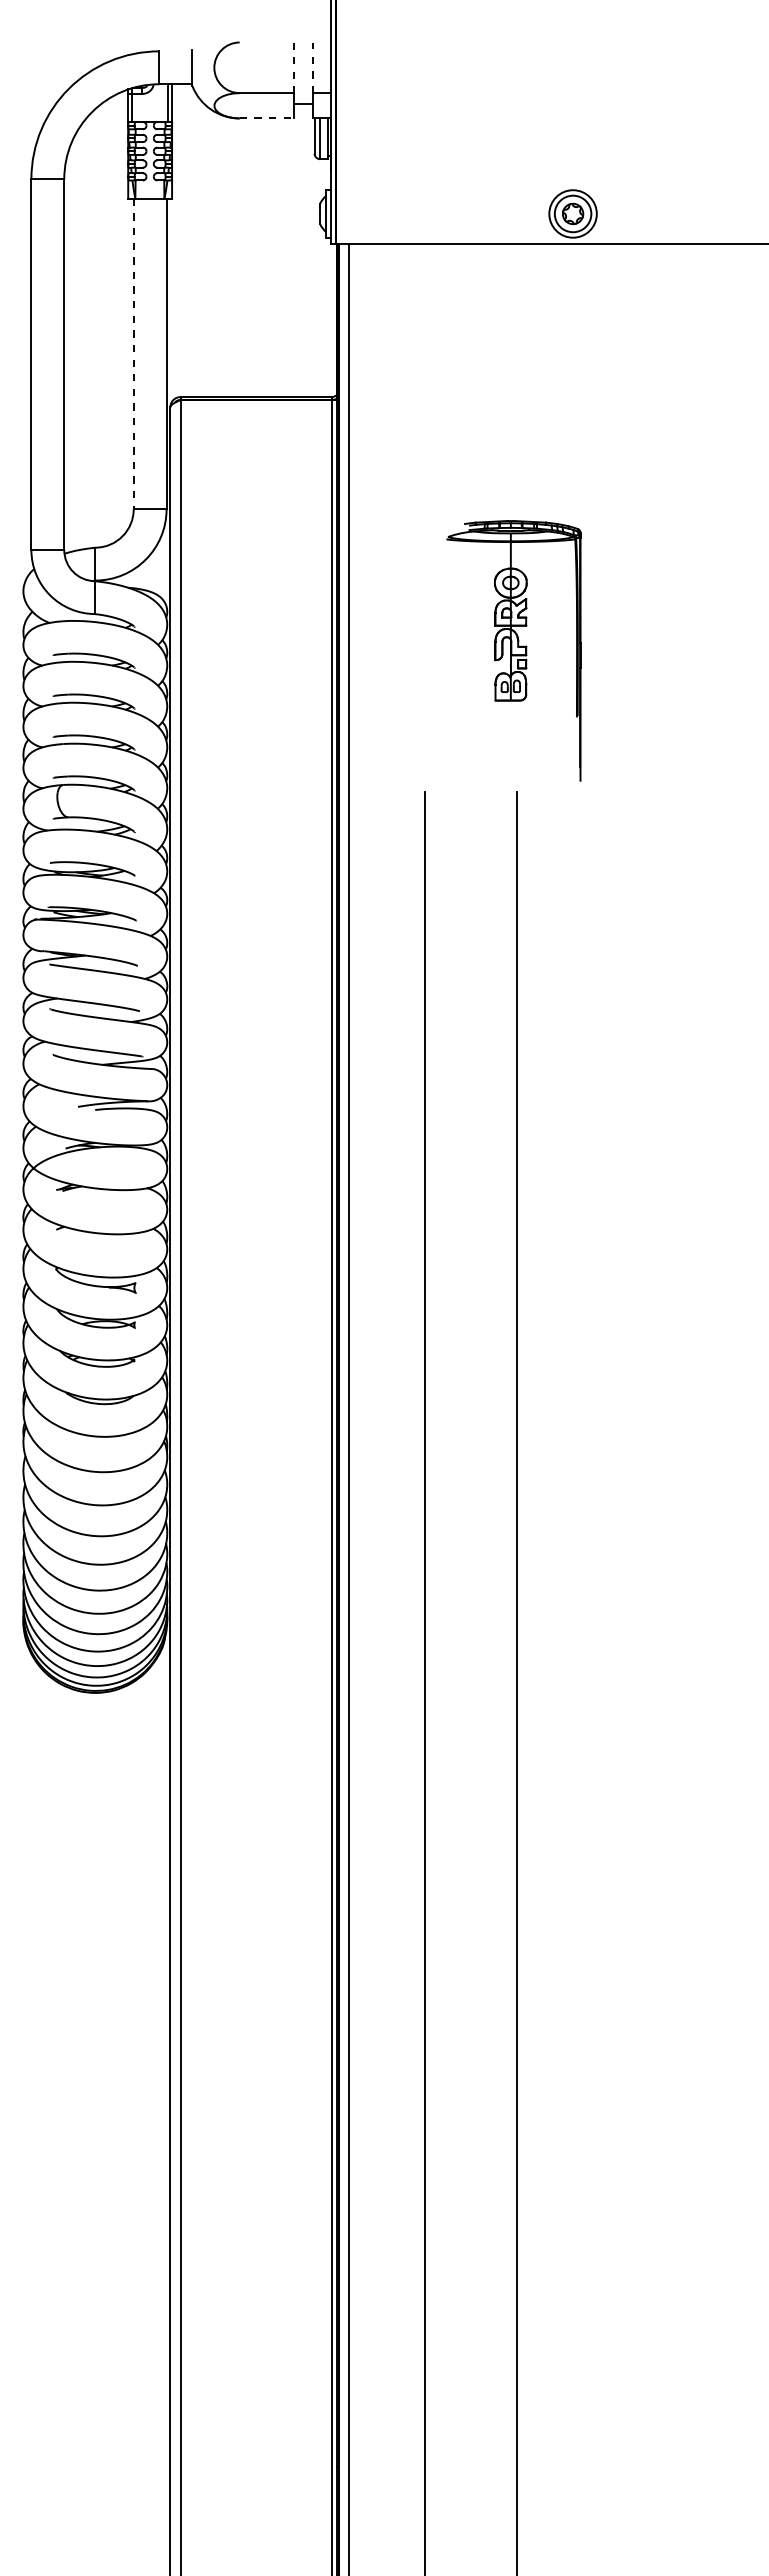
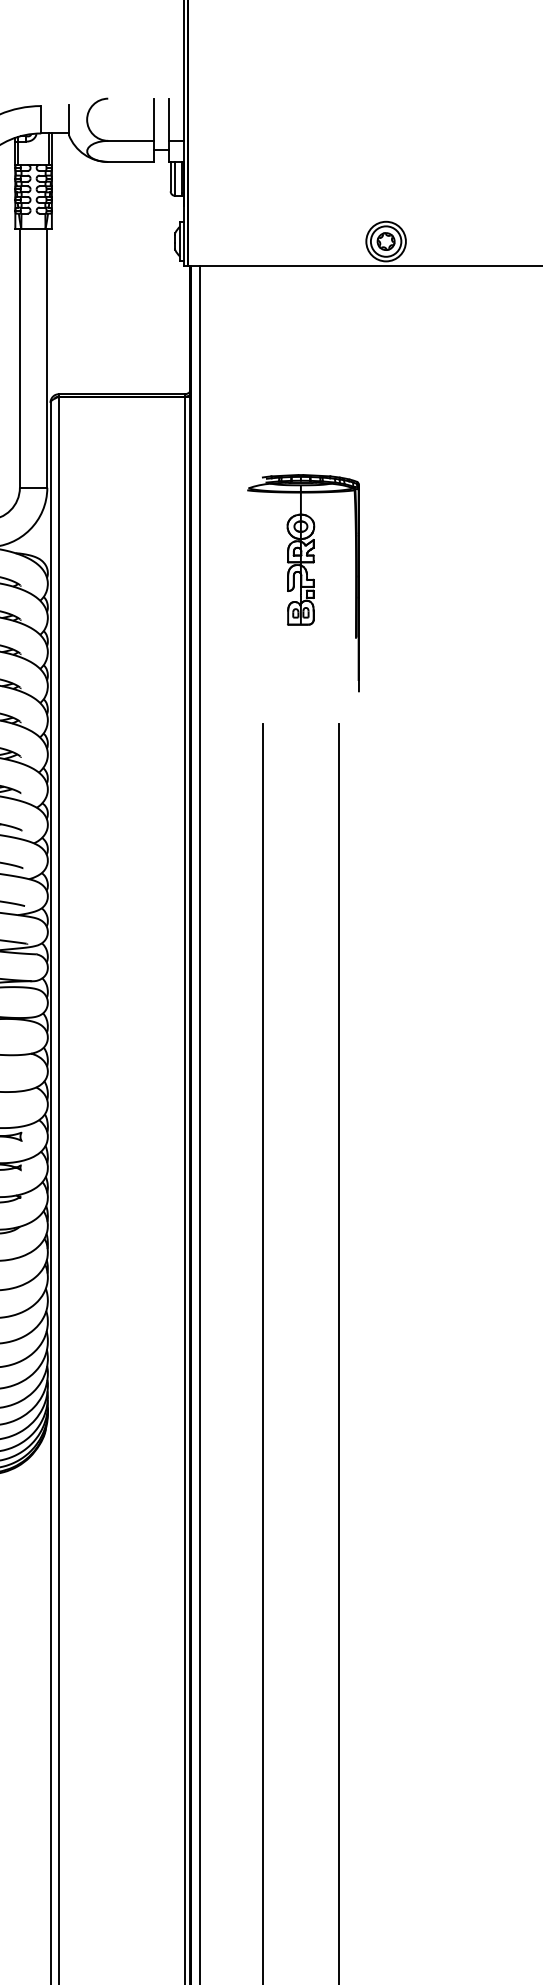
line: (312, 67) -> (168, 119), dashed -> solid
line: (294, 68) -> (153, 120), dashed -> solid
line: (267, 118) -> (131, 162), dashed -> solid
line: (133, 354) -> (19, 358), dashed -> solid
part: (513, 650) -> (303, 582), moved

